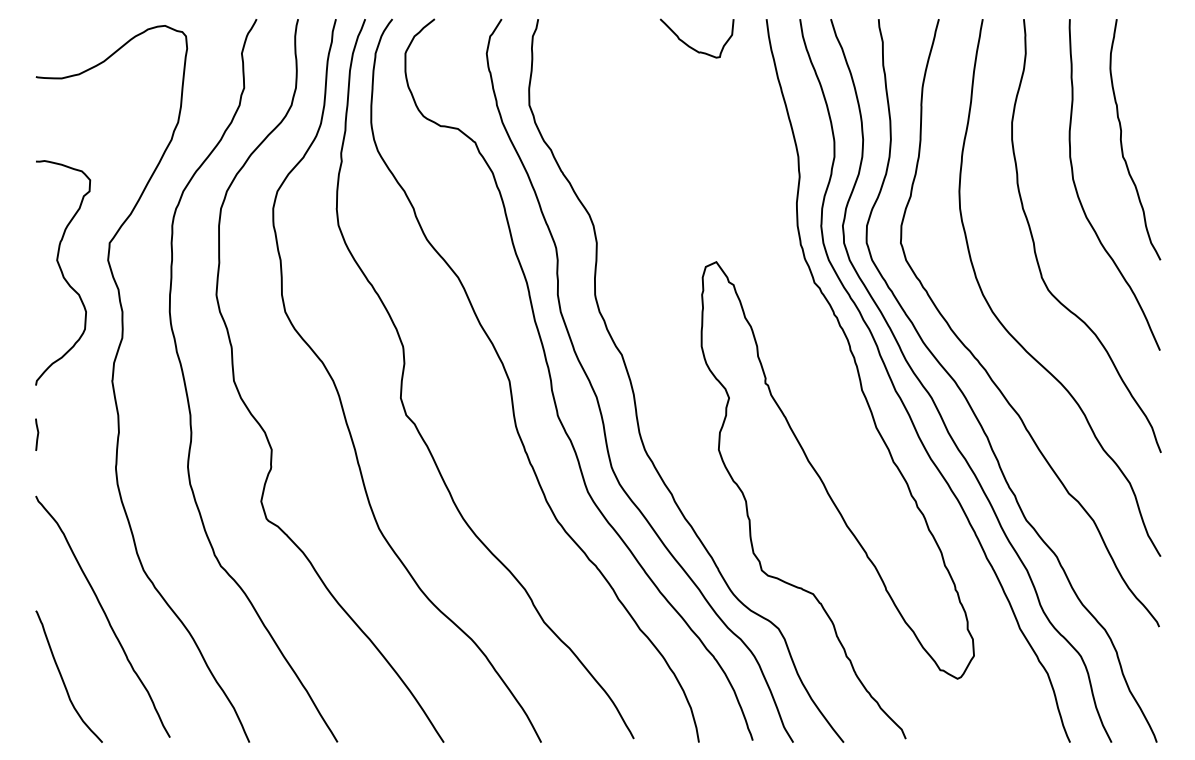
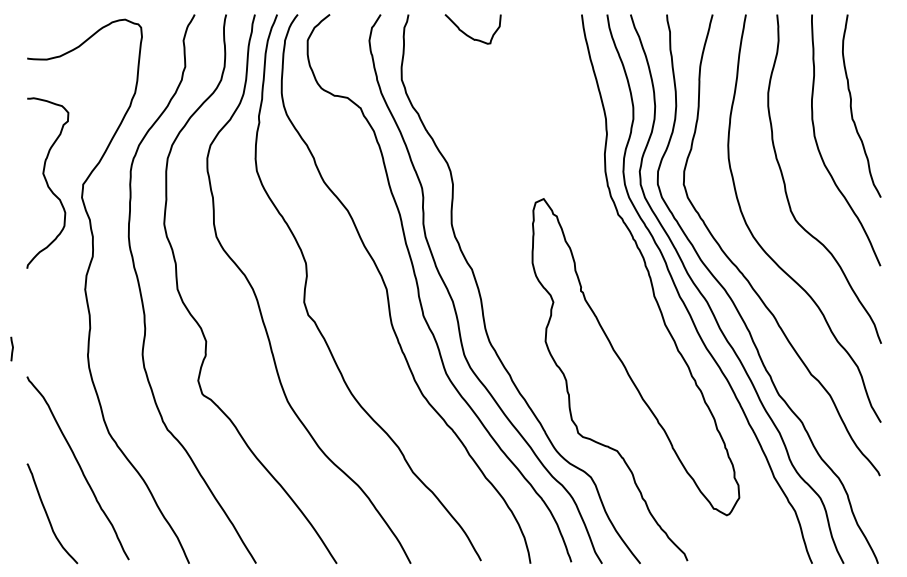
curve: (692, 46) -> (469, 35), moved
curve: (62, 271) -> (47, 182), moved
line: (37, 434) -> (12, 348), moved

